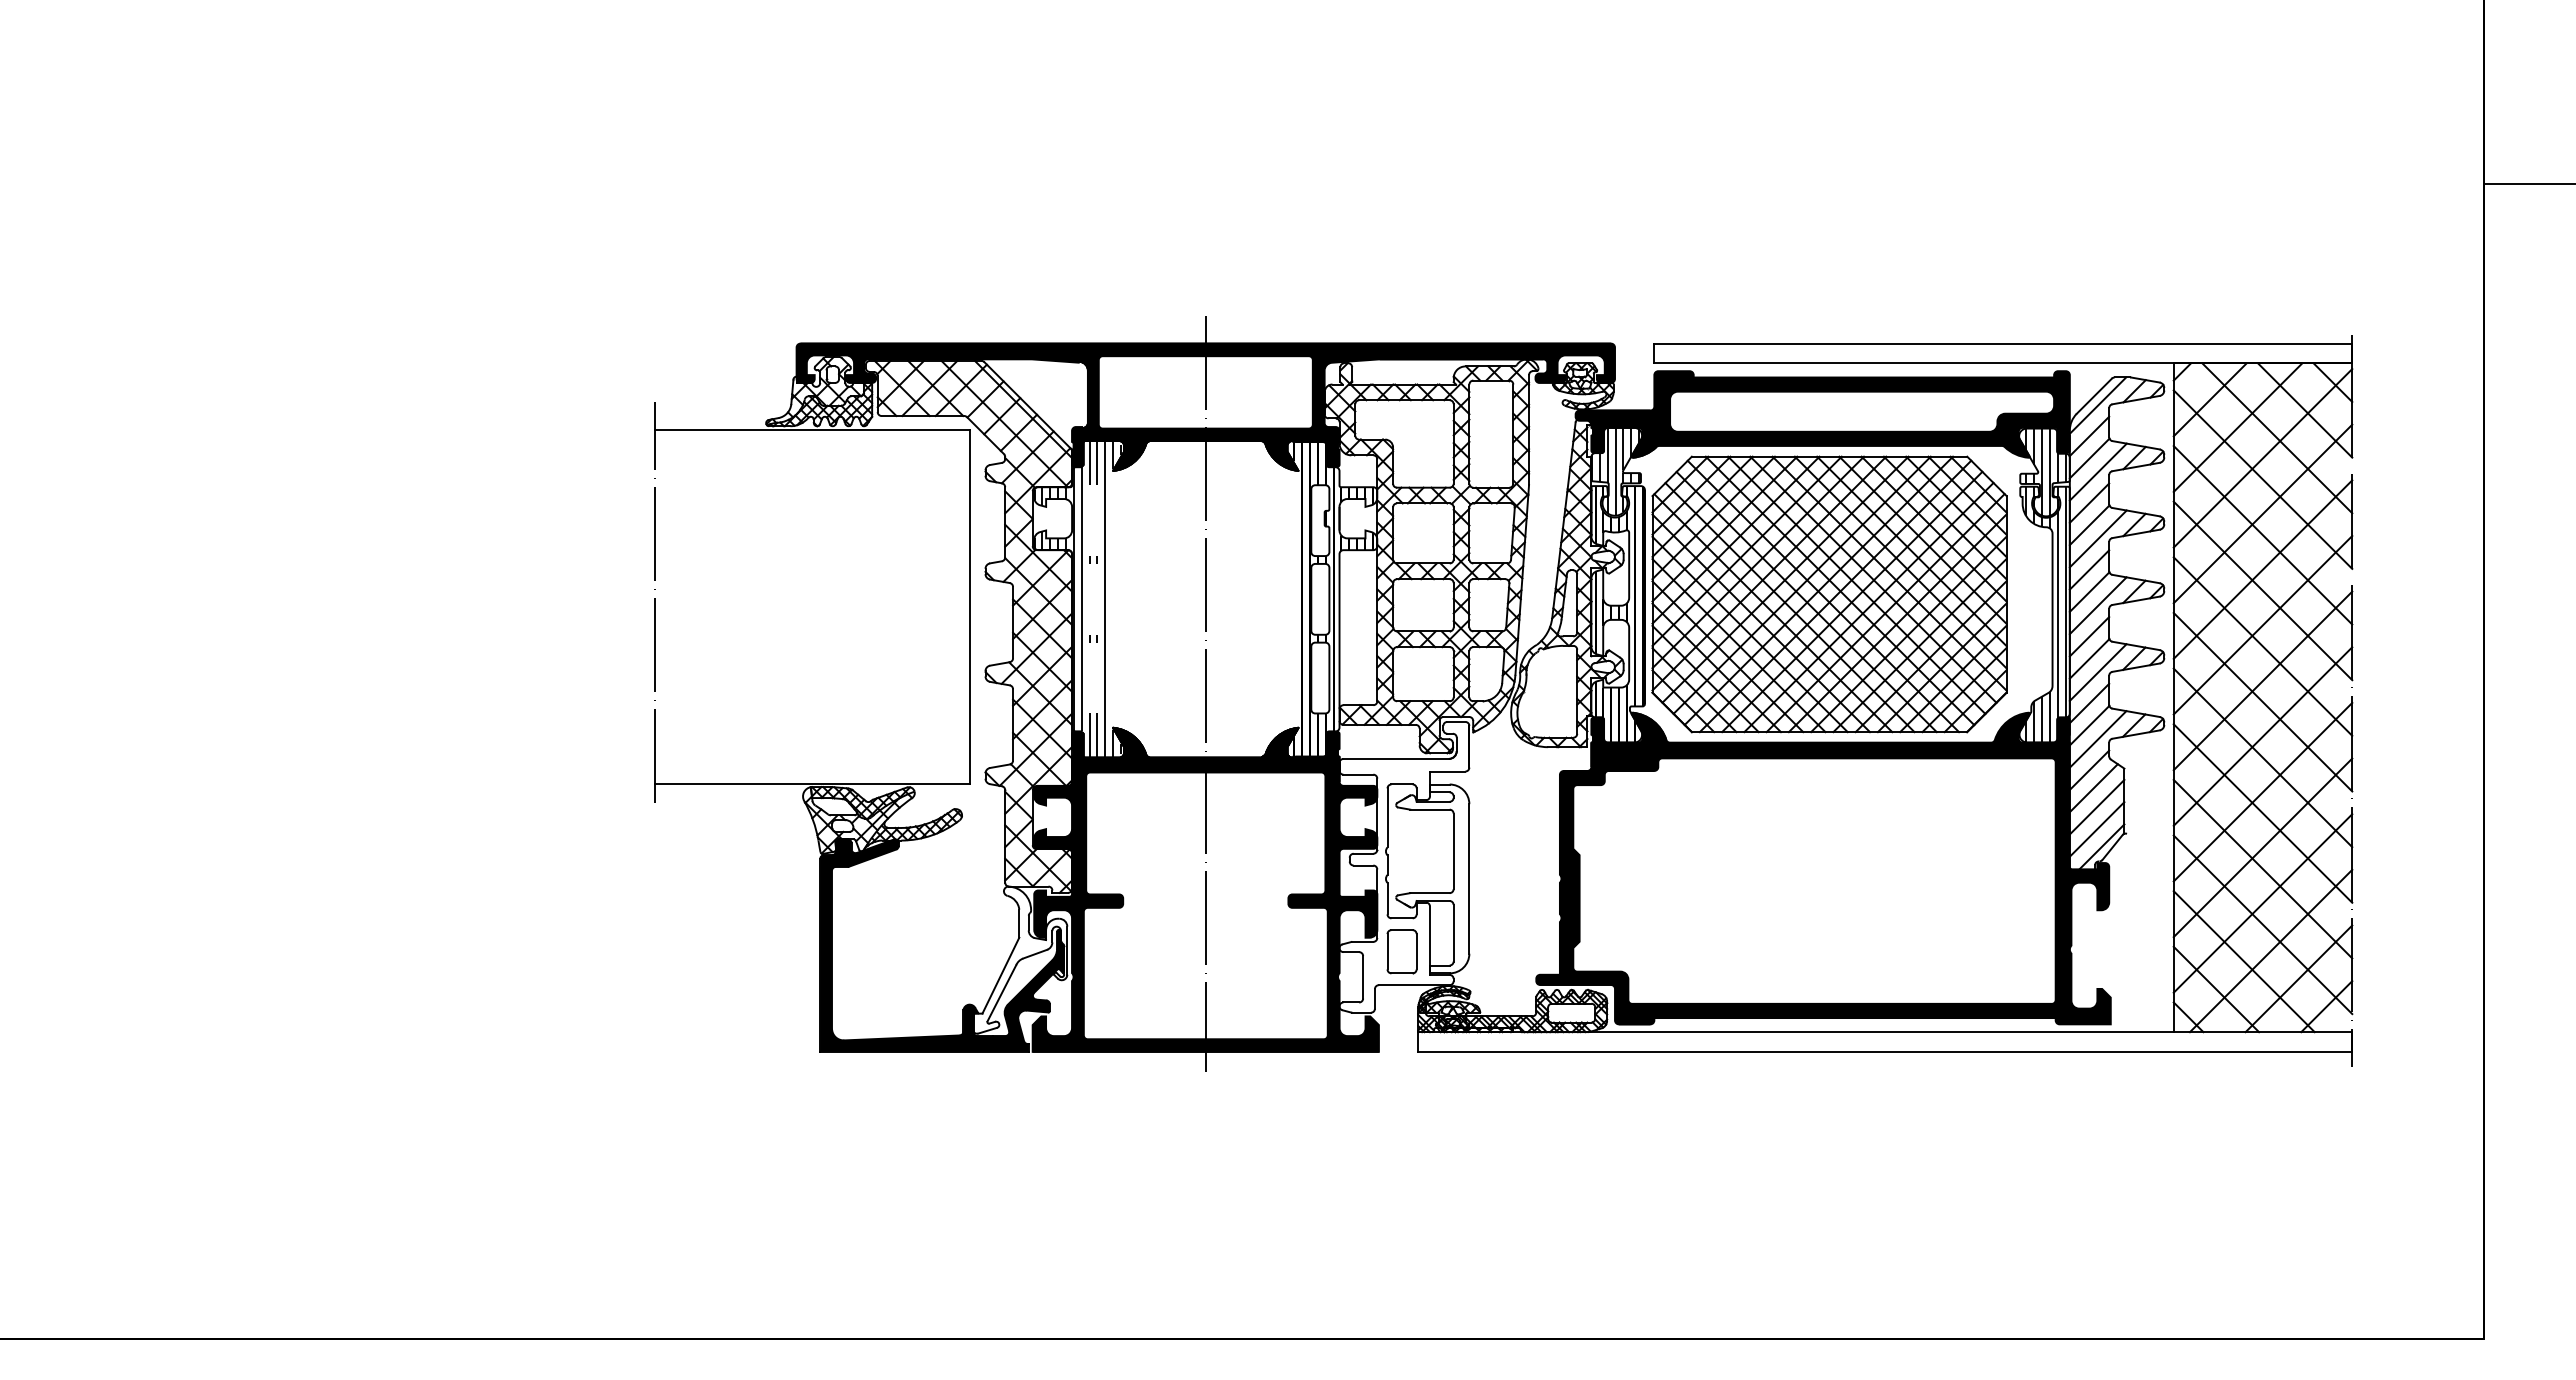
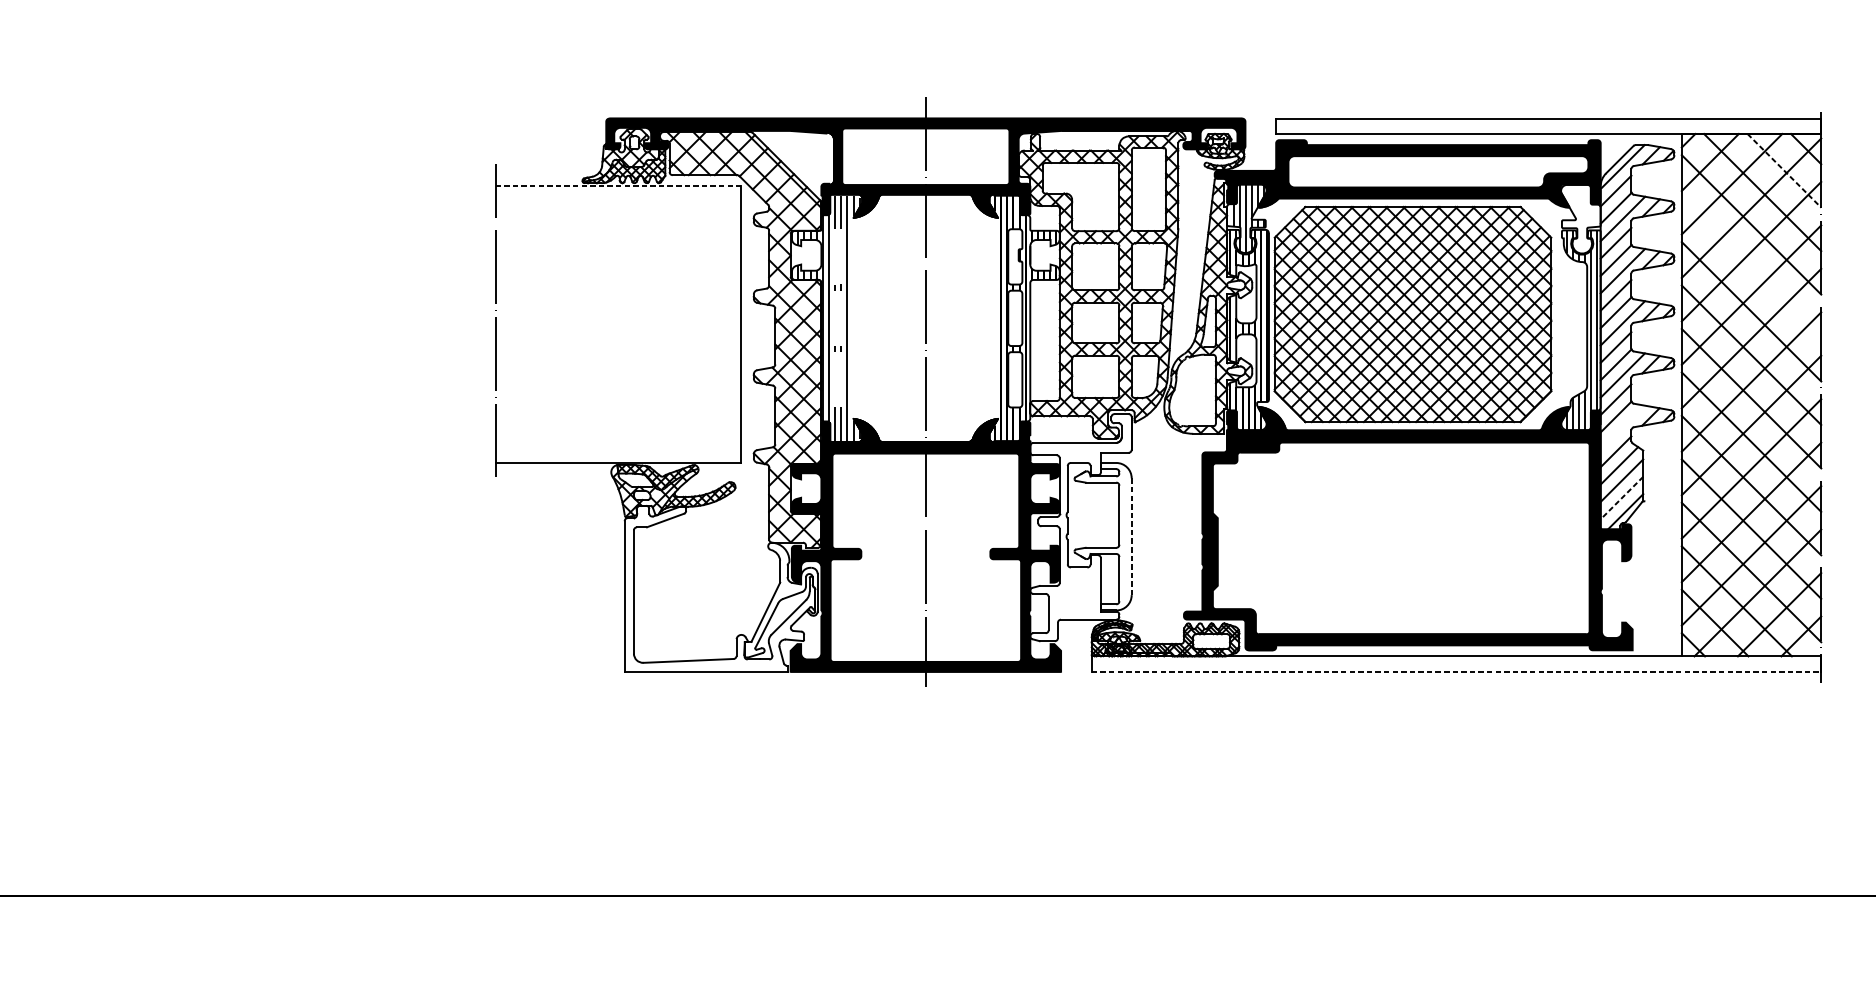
line: (2305, 410) -> (1784, 170), solid -> dashed
line: (812, 430) -> (618, 186), solid -> dashed
hatch: (2045, 471) -> (1581, 218), removed
line: (2262, 535) -> (1751, 268), removed
line: (2097, 739) -> (1622, 427), removed
line: (2097, 829) -> (1622, 498), solid -> dashed
line: (1469, 878) -> (1131, 536), solid -> dashed
fill: (942, 945) -> (720, 588), removed
part: (1401, 951) -> (1078, 593), removed
line: (1885, 1051) -> (1456, 671), solid -> dashed

